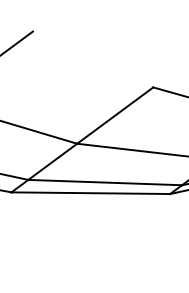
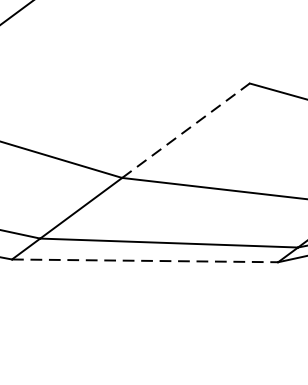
line: (115, 115) -> (186, 130), solid -> dashed
line: (91, 193) -> (146, 261), solid -> dashed

